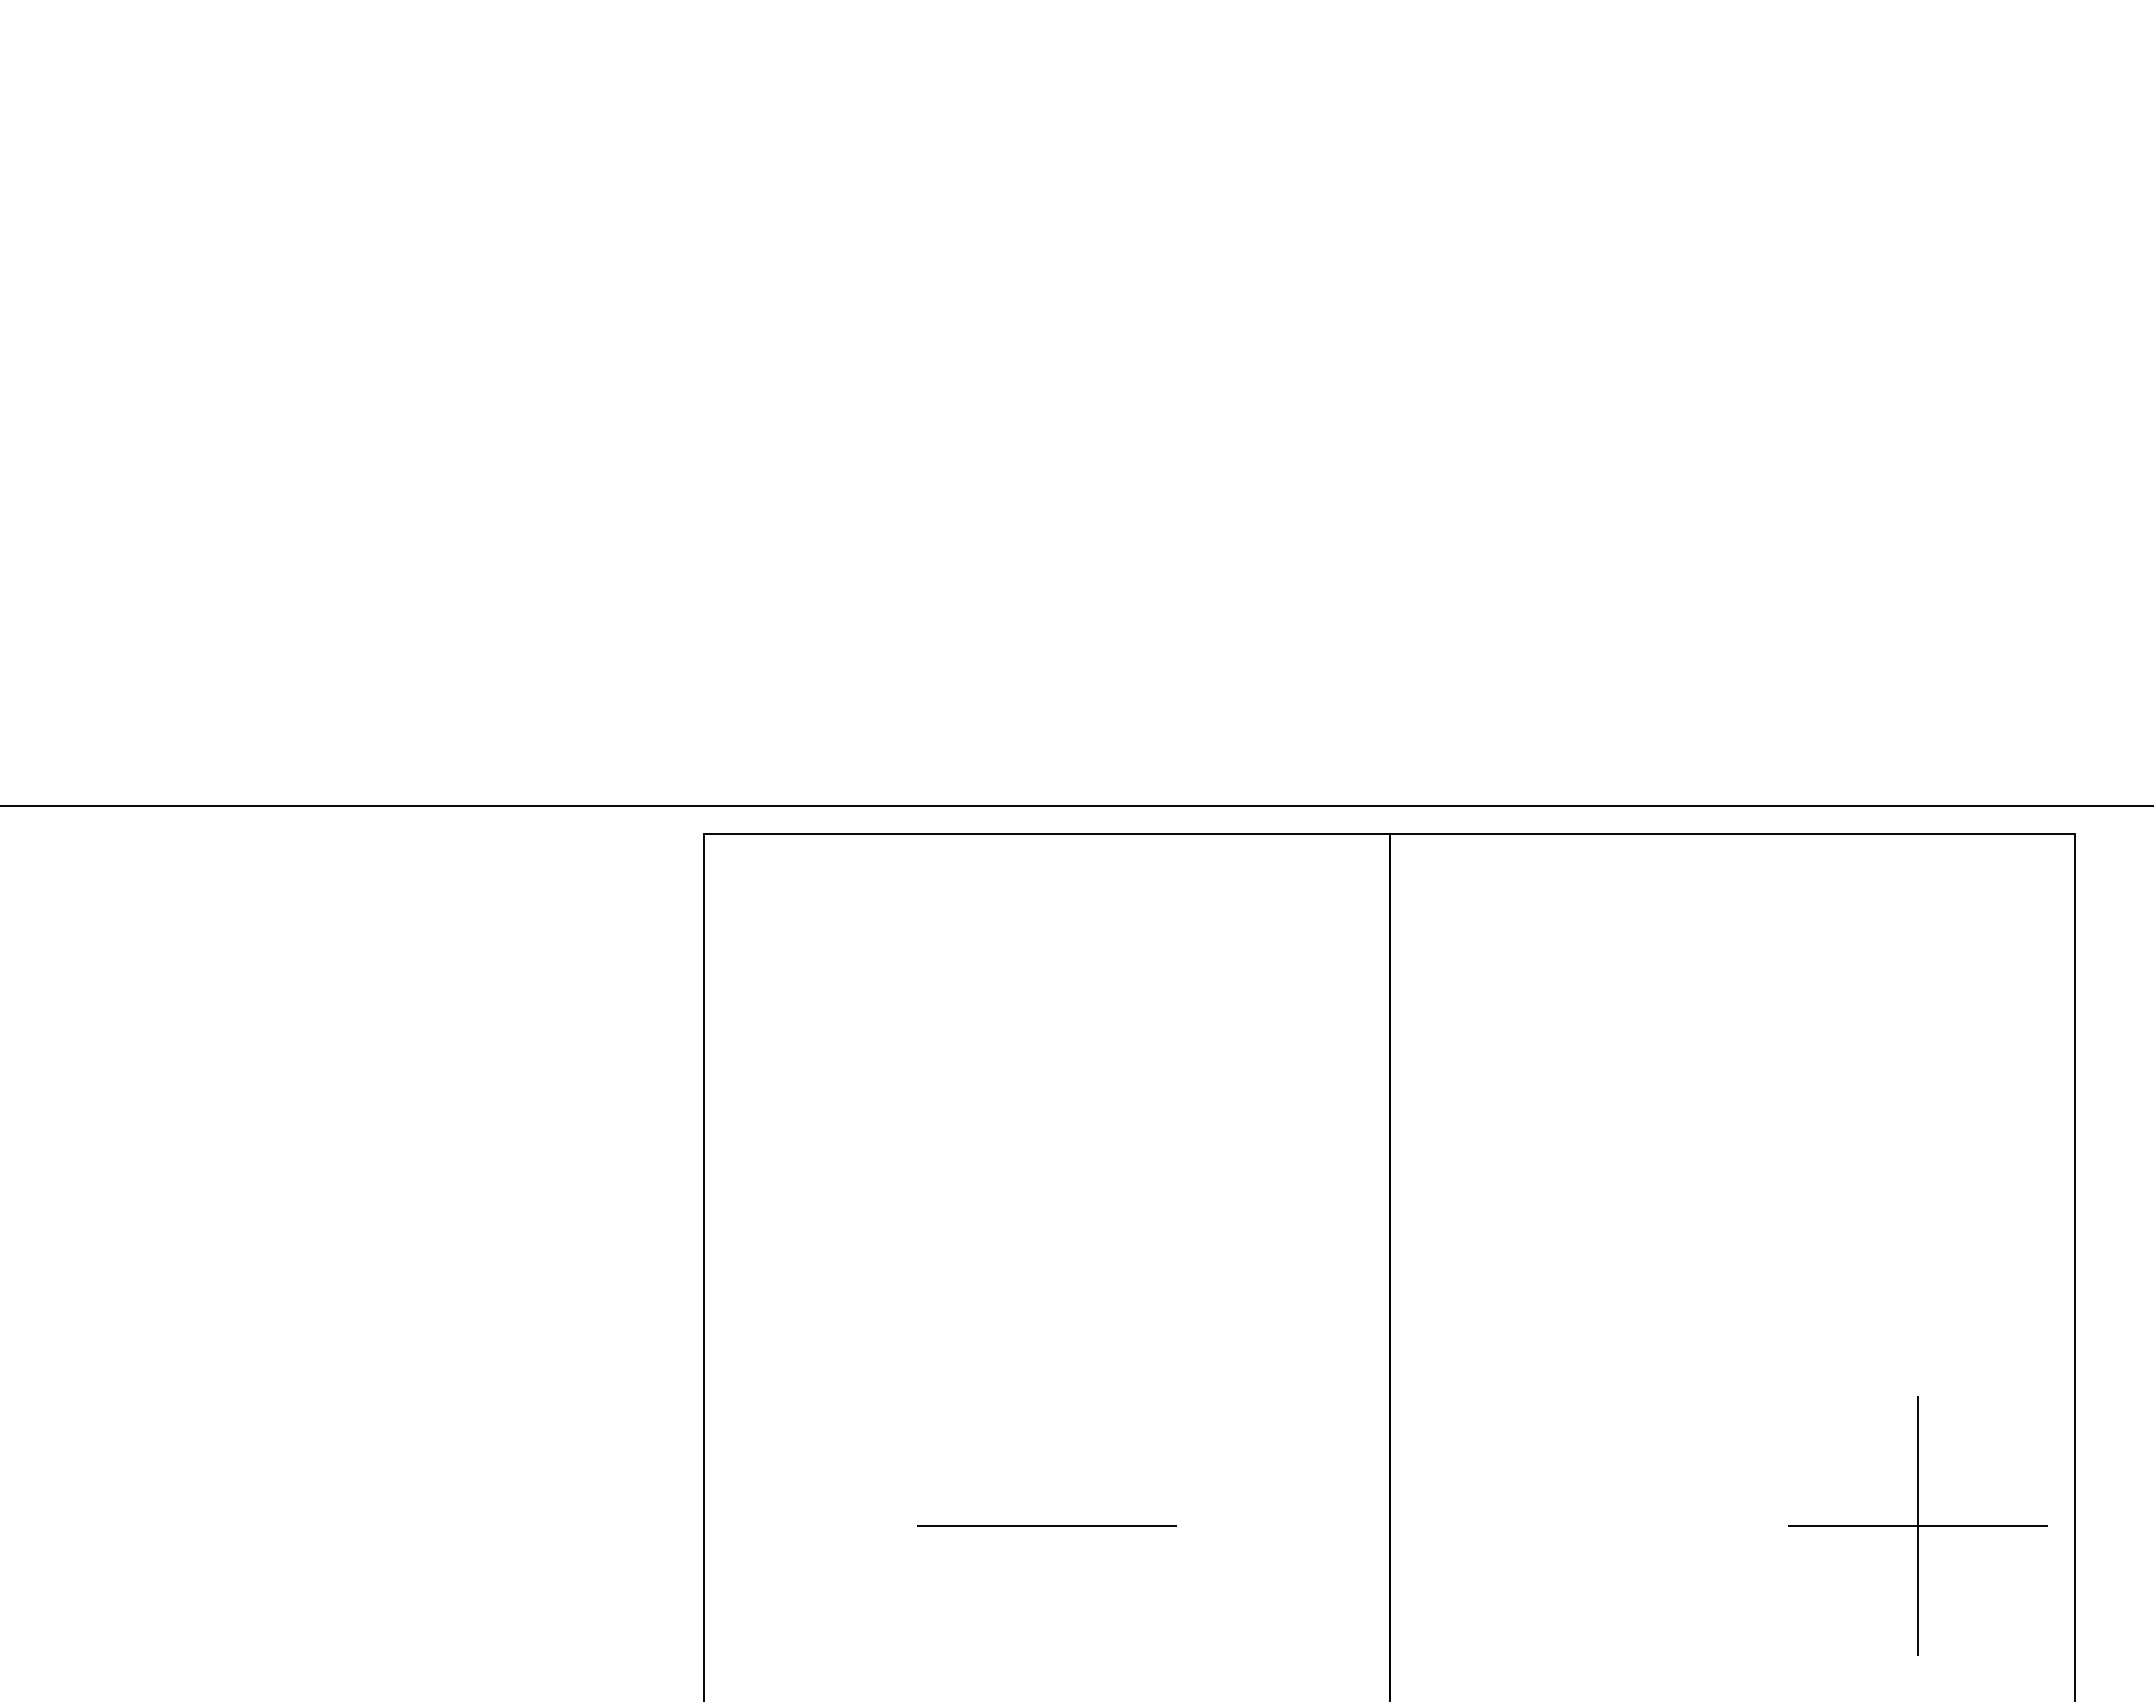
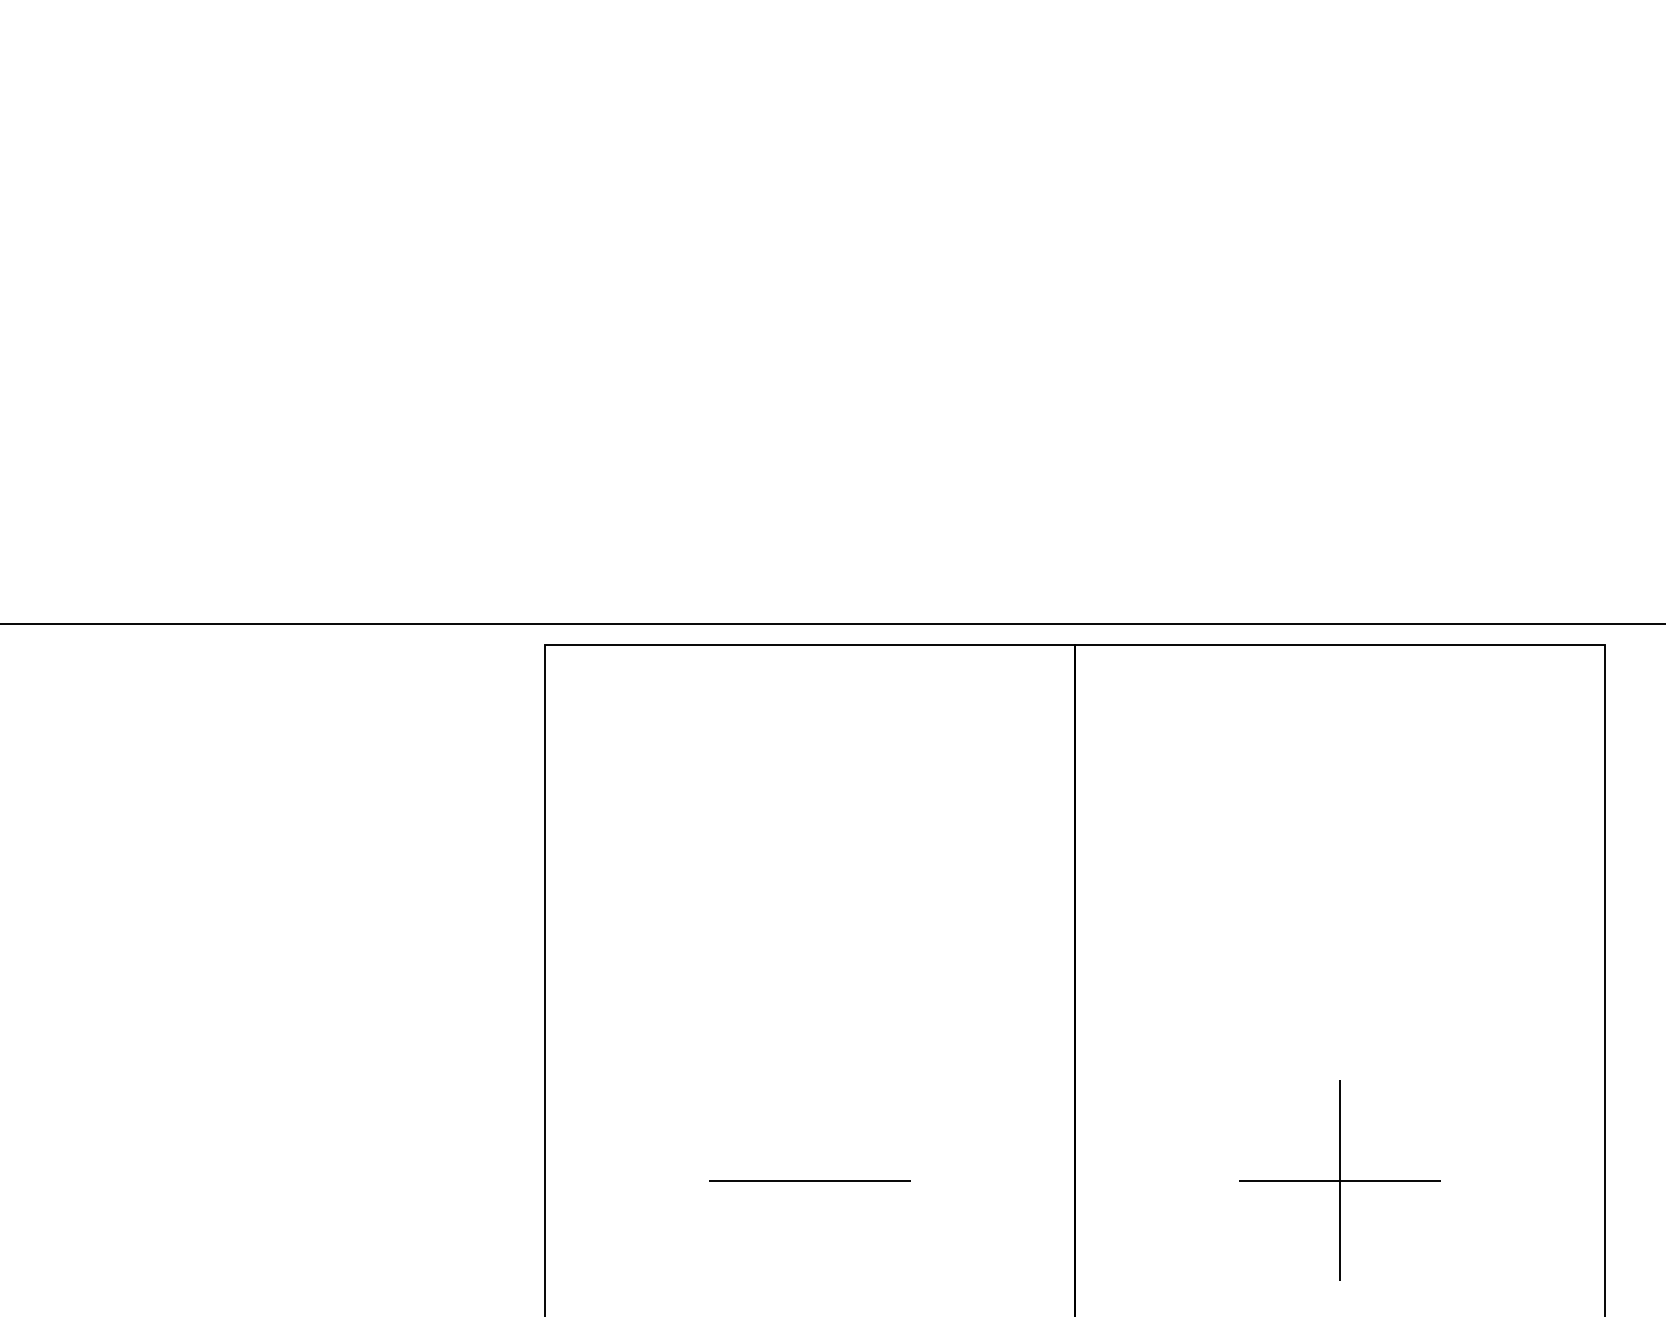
part: (1917, 1525) -> (1339, 1180), moved

